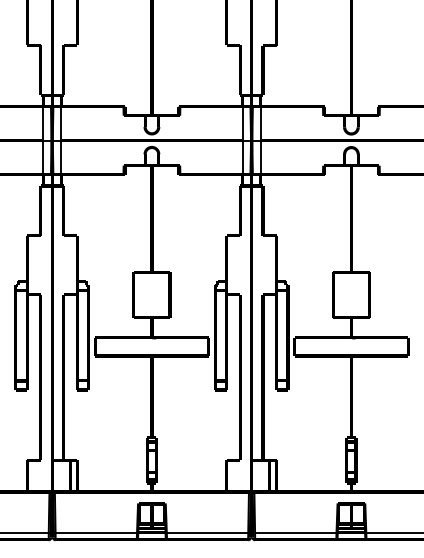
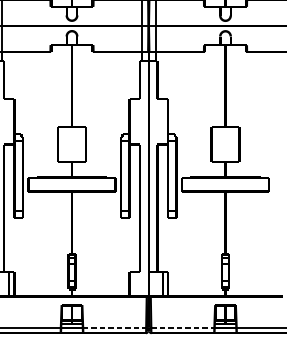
line: (207, 532) -> (114, 327), solid -> dashed
line: (296, 532) -> (183, 327), solid -> dashed

